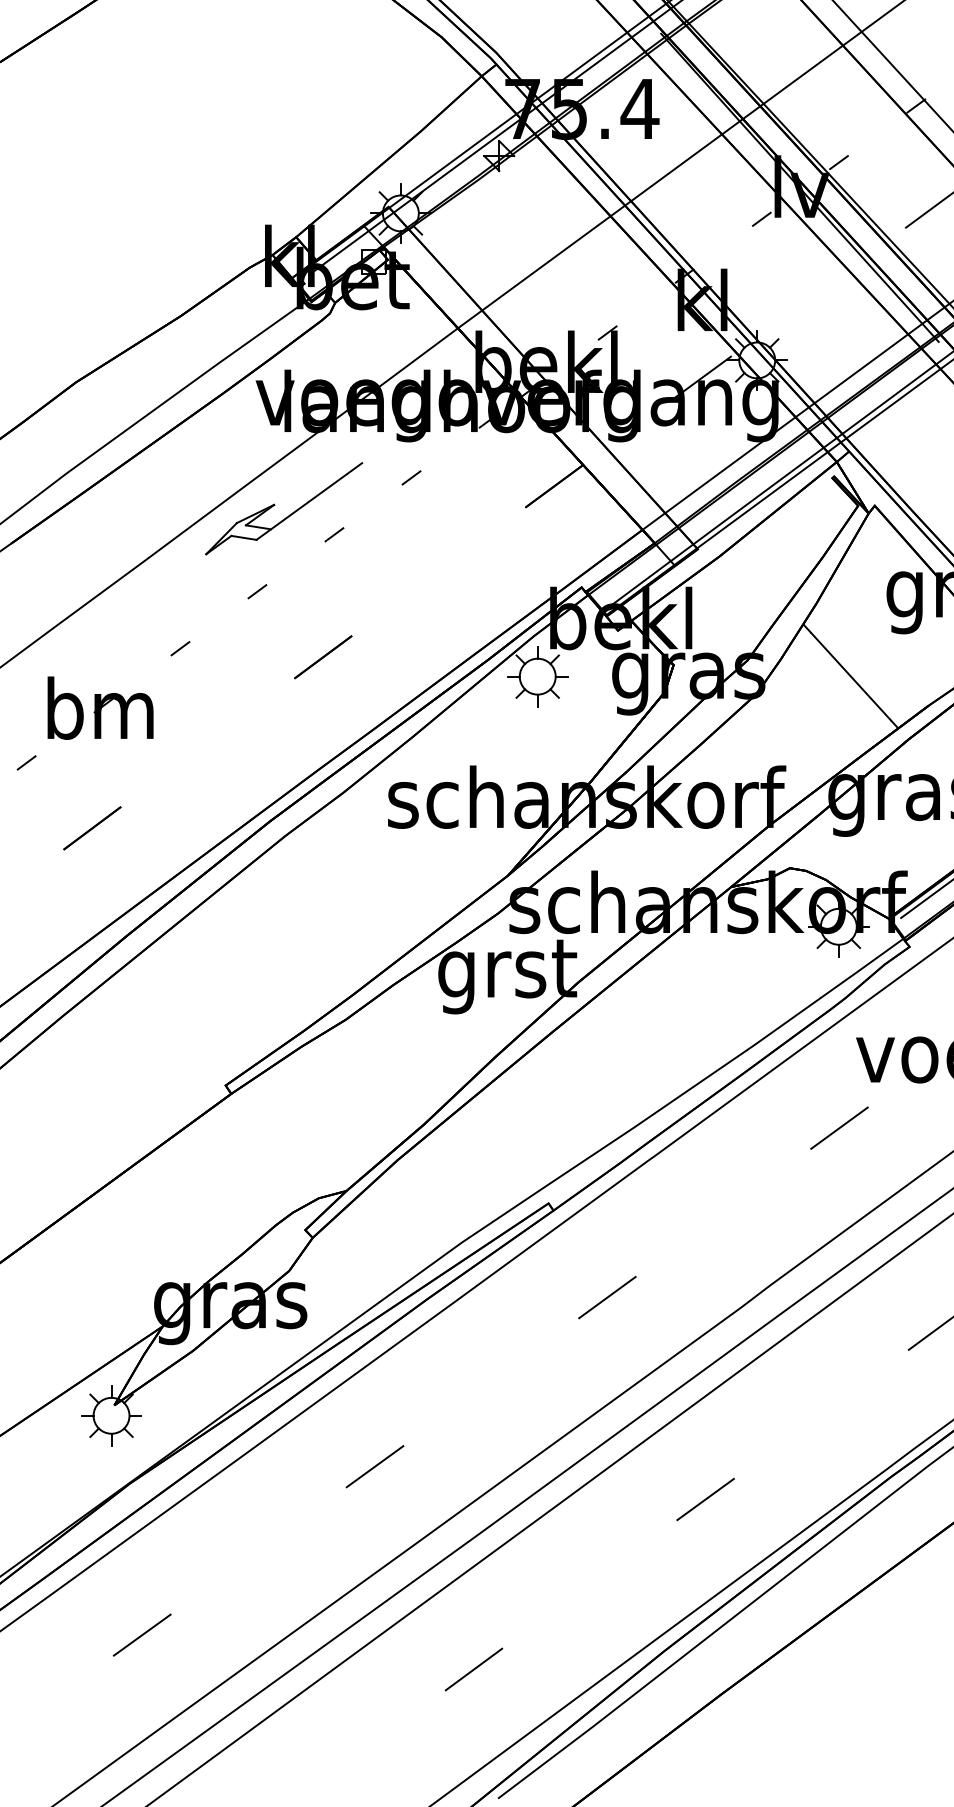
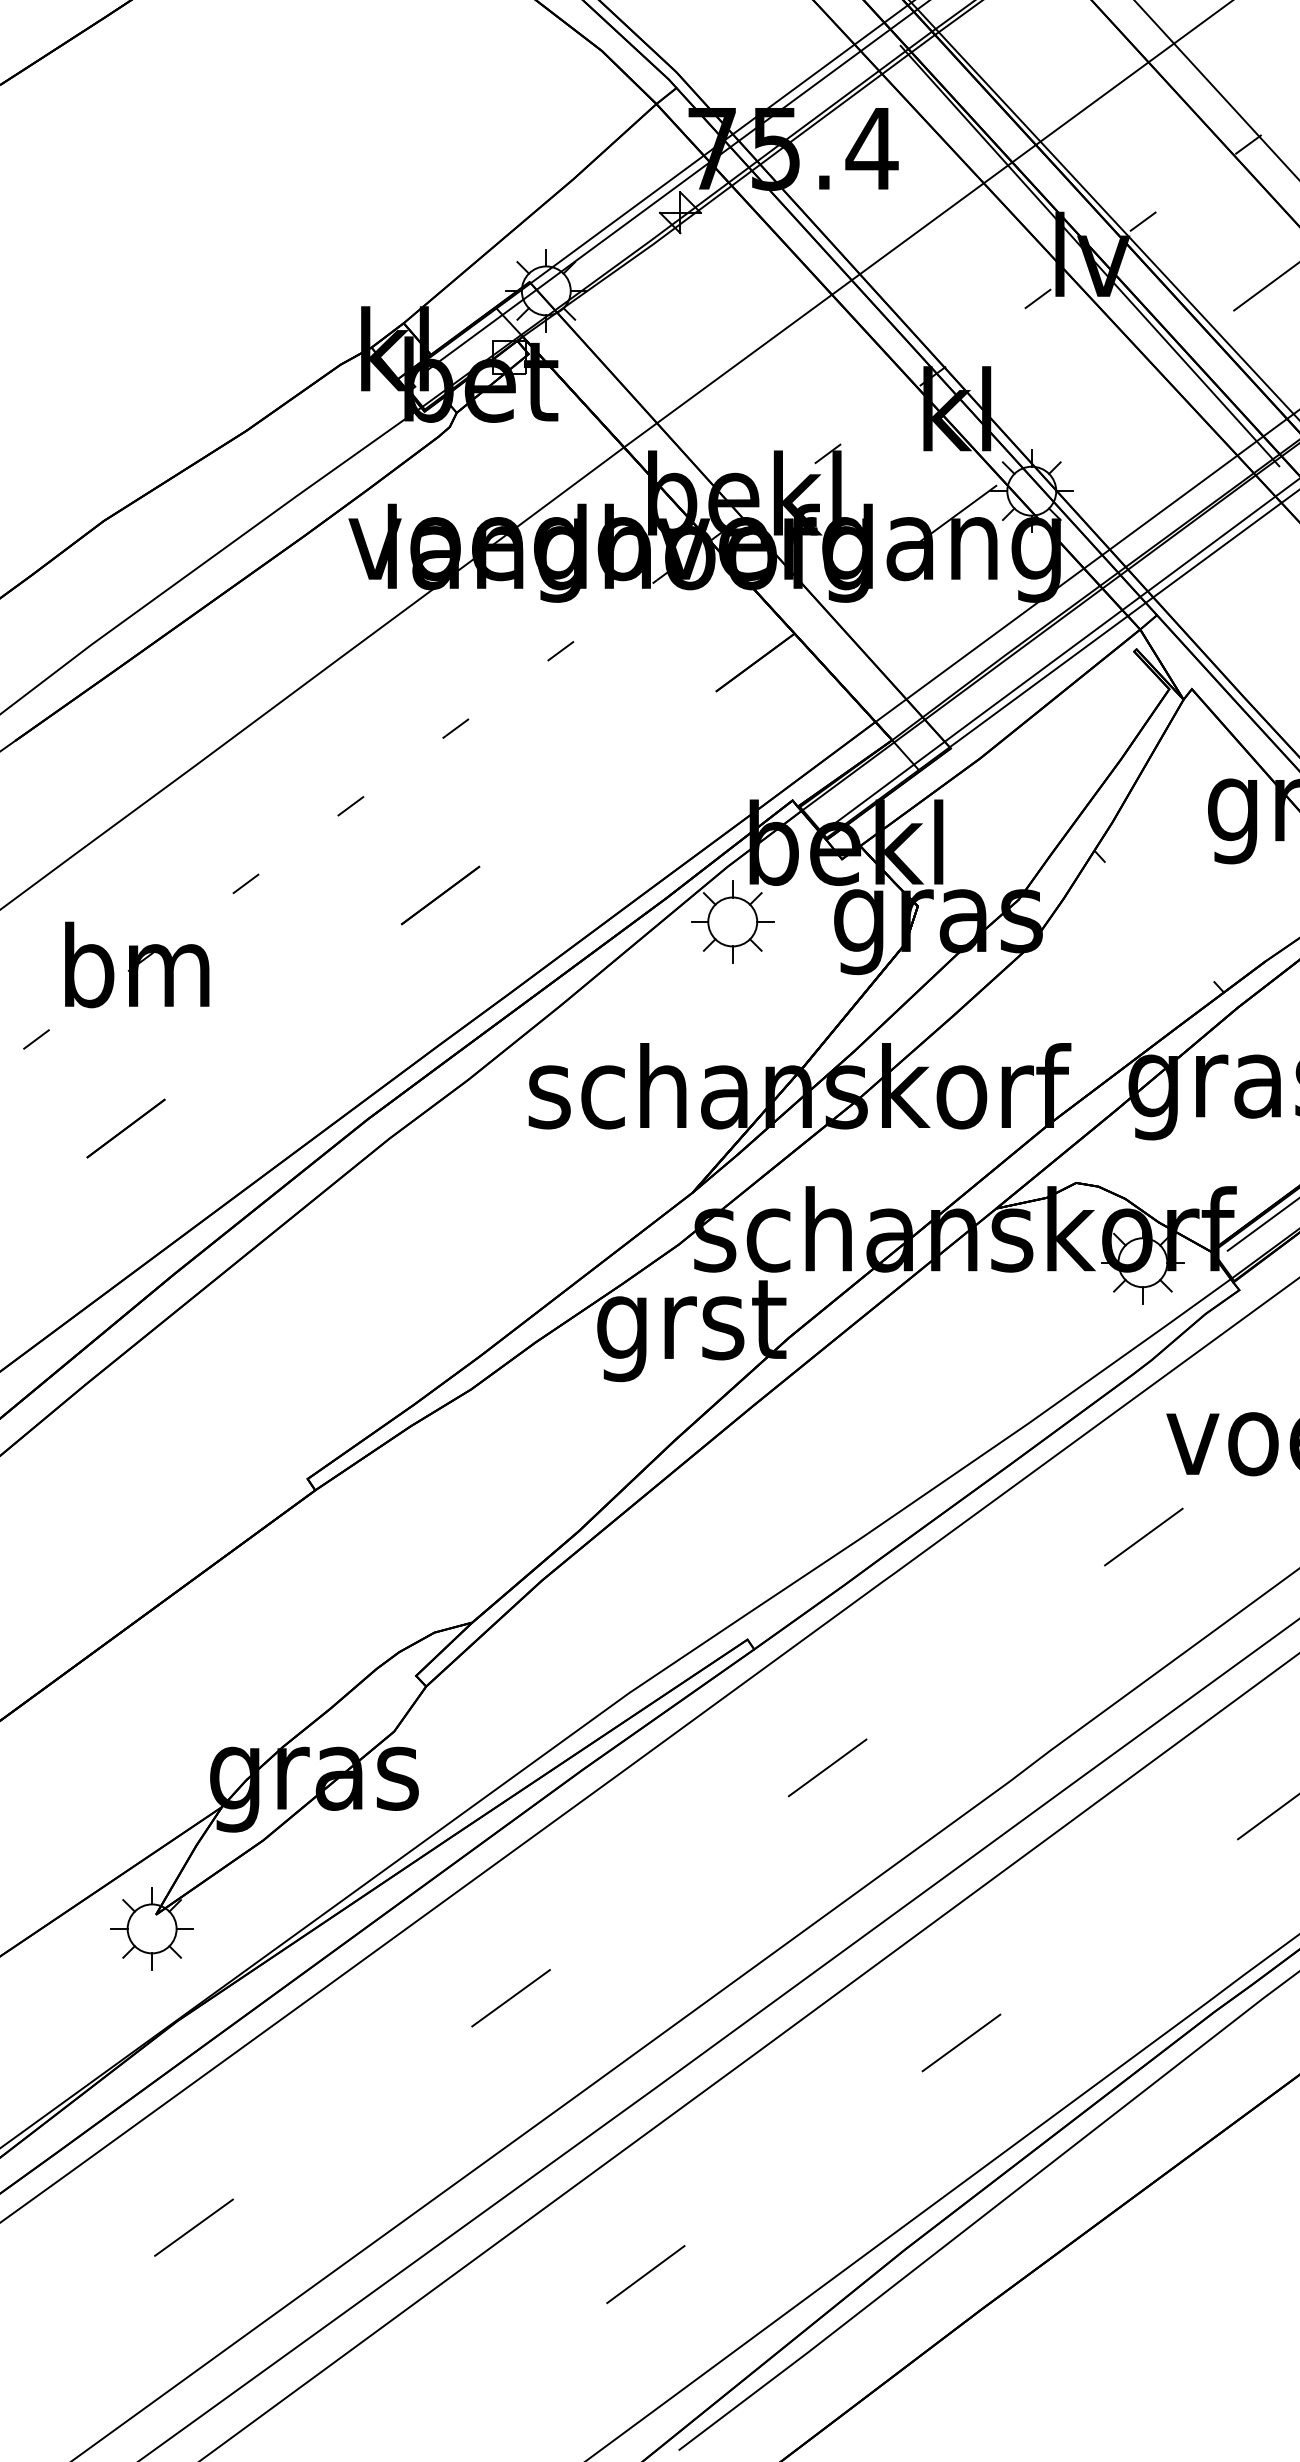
part: (289, 514) -> (394, 701), removed
line: (850, 676) -> (1158, 921), removed

